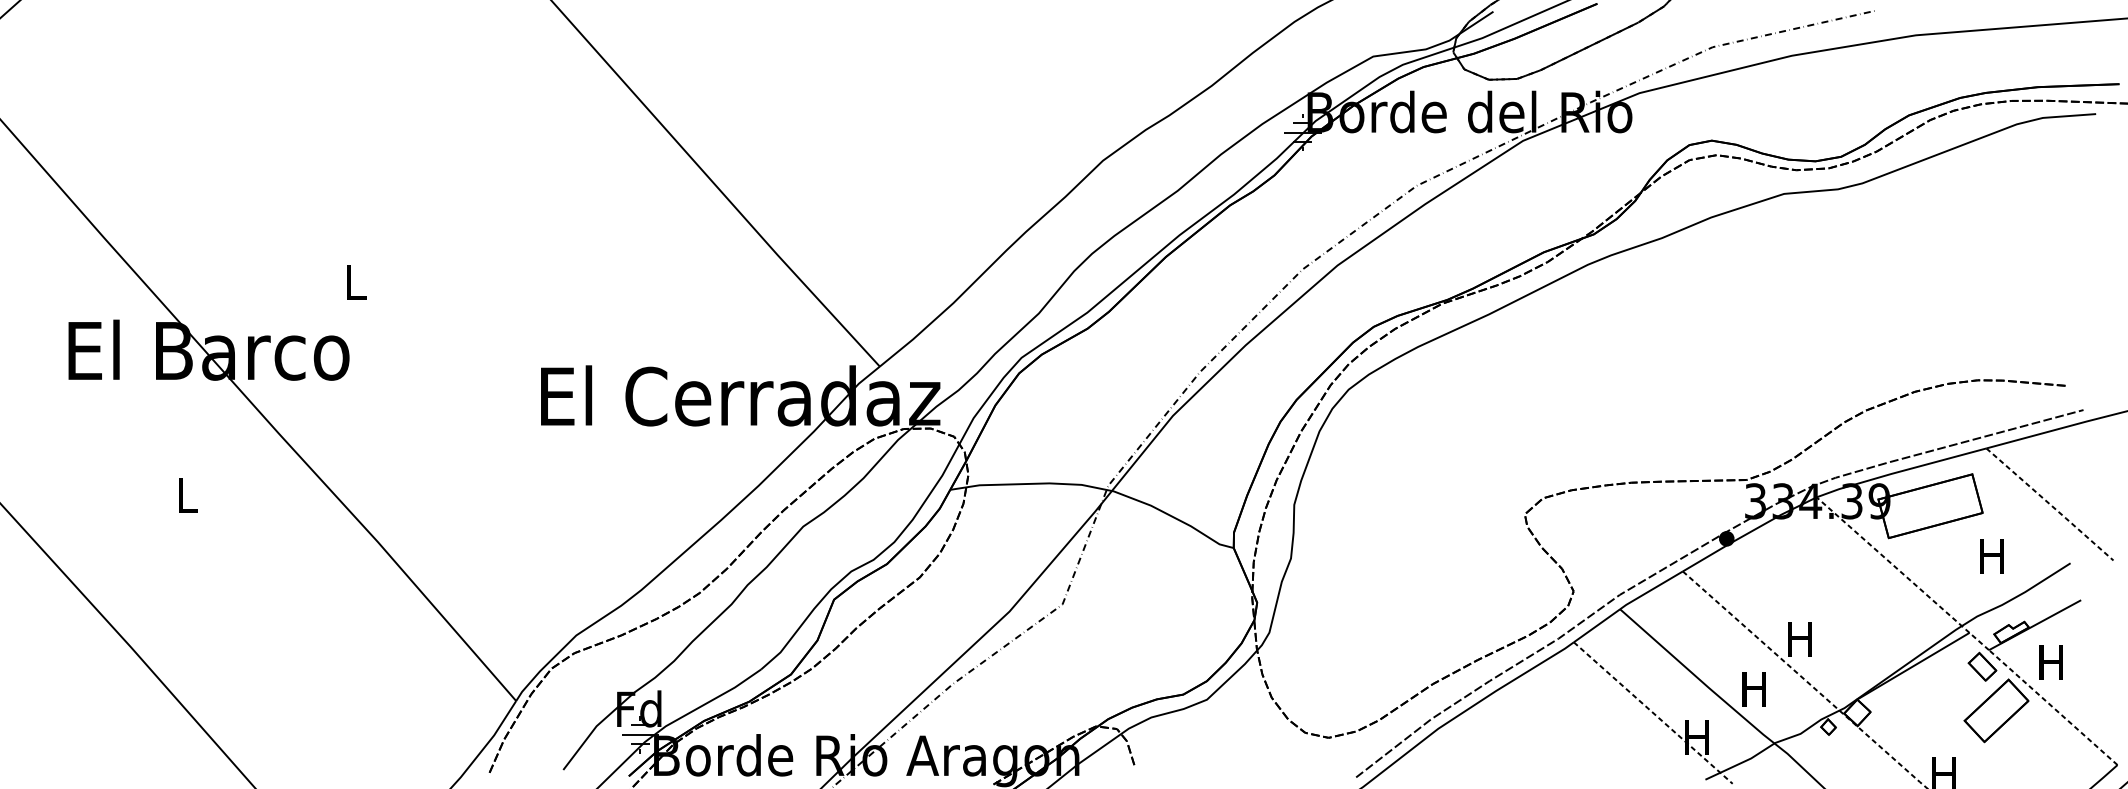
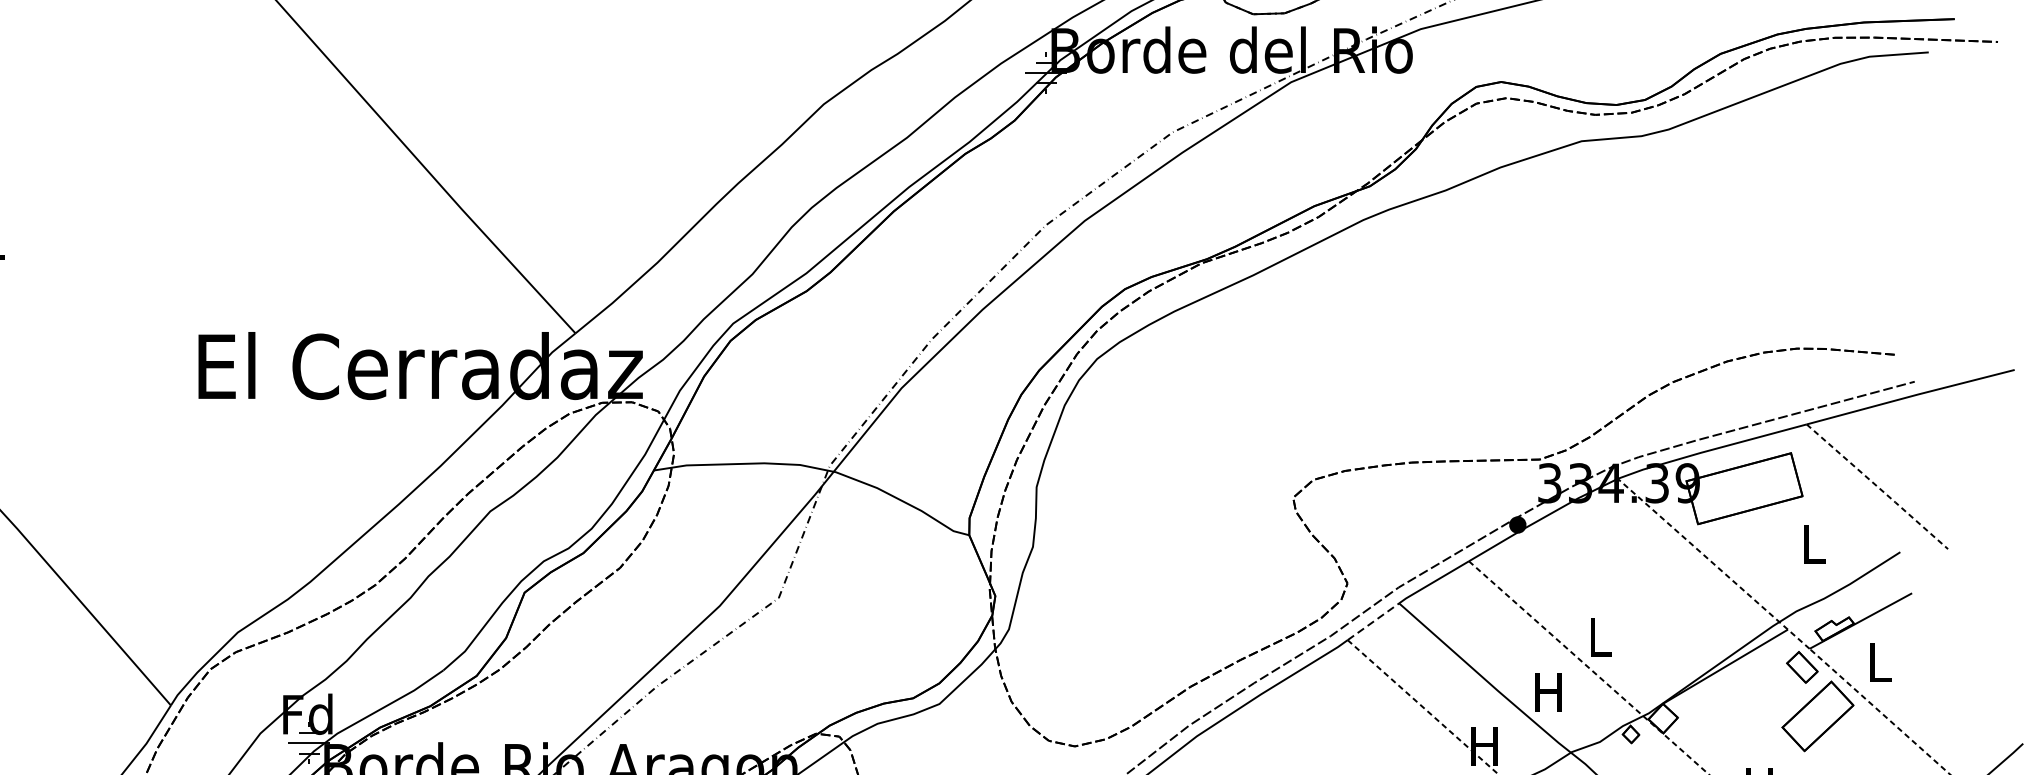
text: (1991, 556) -> (1812, 544), H -> L
line: (1597, 625) -> (1373, 621), solid -> dashed
text: (1799, 639) -> (1598, 637), H -> L
text: (2050, 662) -> (1878, 662), H -> L

